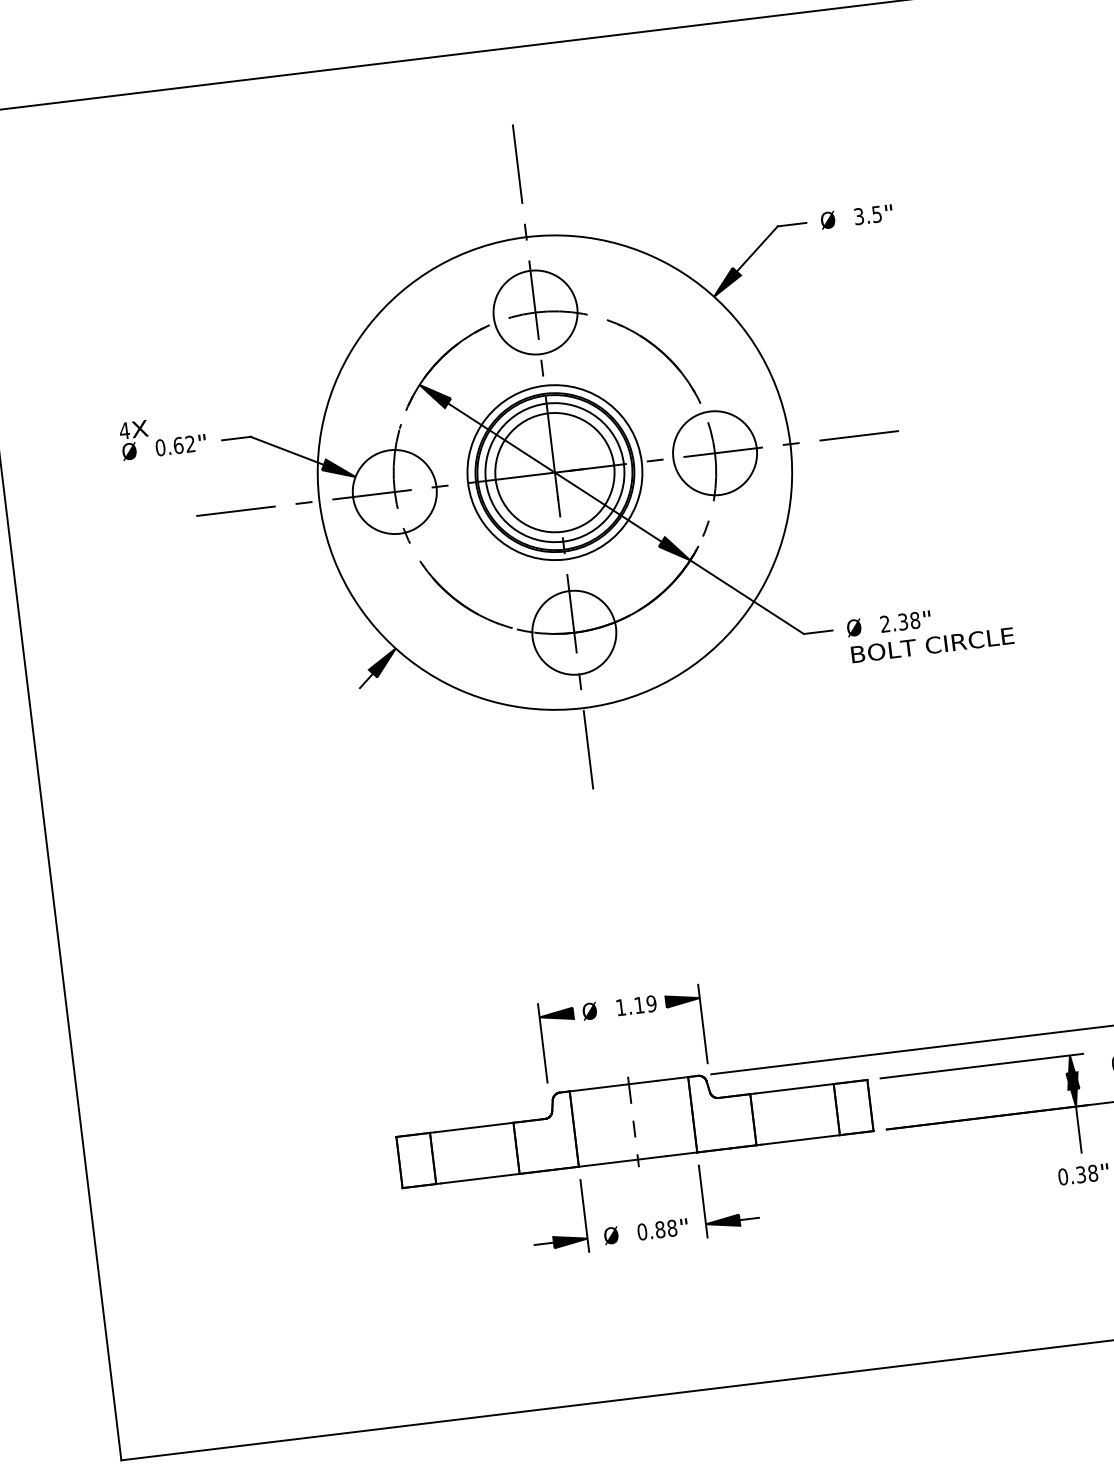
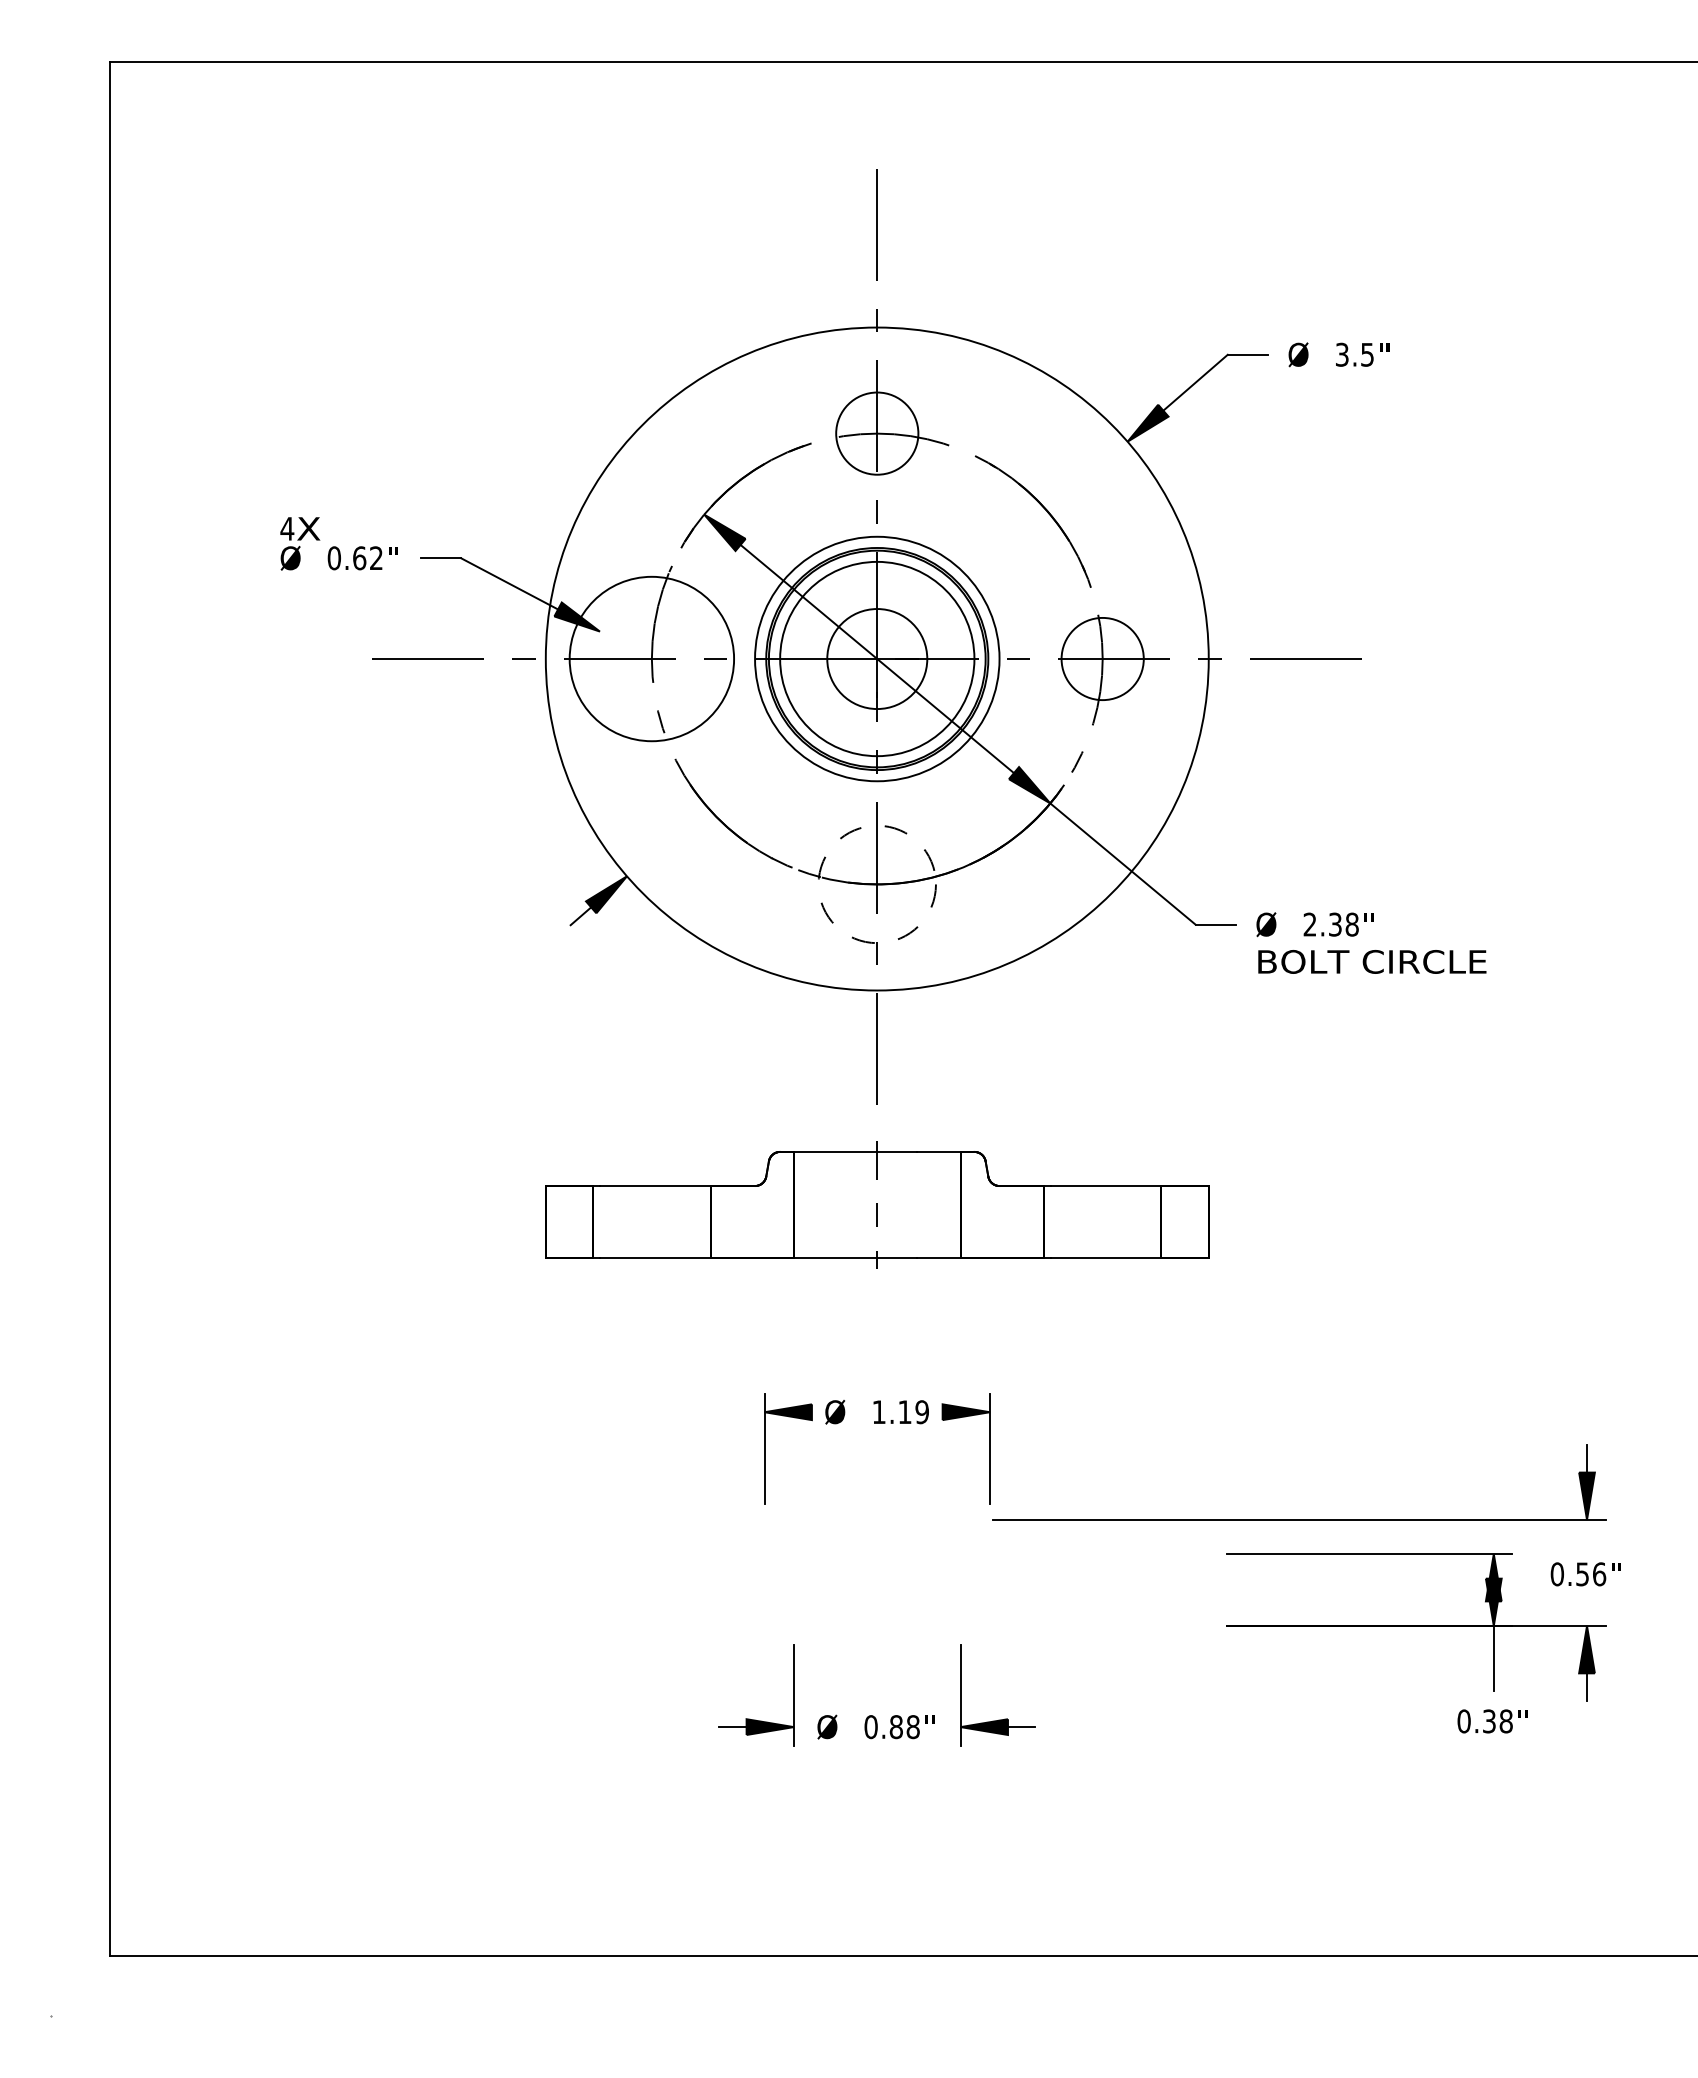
circle: (535, 312) -> (877, 433), size x0.7
circle: (714, 452) -> (1102, 658), size x0.7
circle: (554, 472) -> (876, 658), size x0.6
circle: (394, 491) -> (651, 658), size x1.4
circle: (574, 632) -> (877, 884), solid -> dashed
part: (633, 1121) -> (877, 1204), moved

